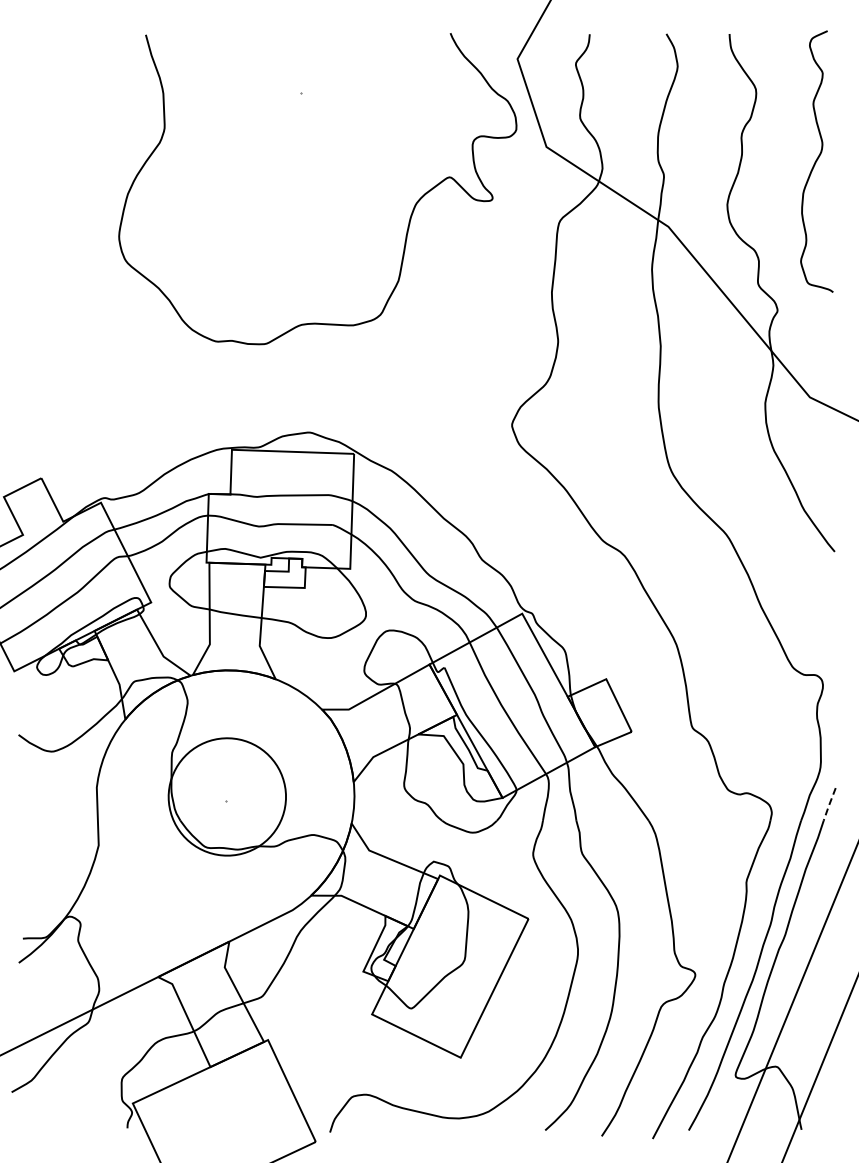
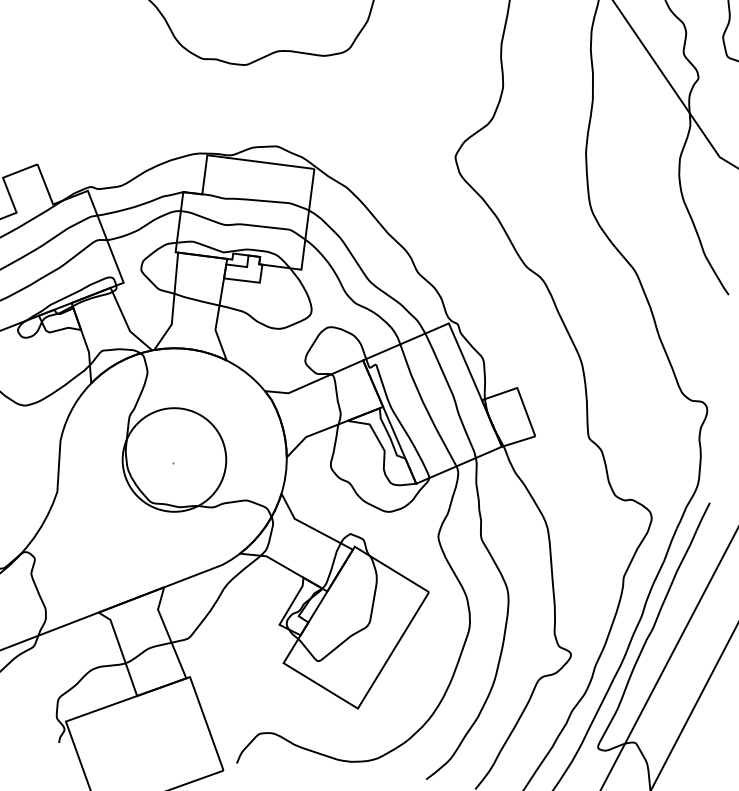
line: (829, 805) -> (703, 517), dashed -> solid

